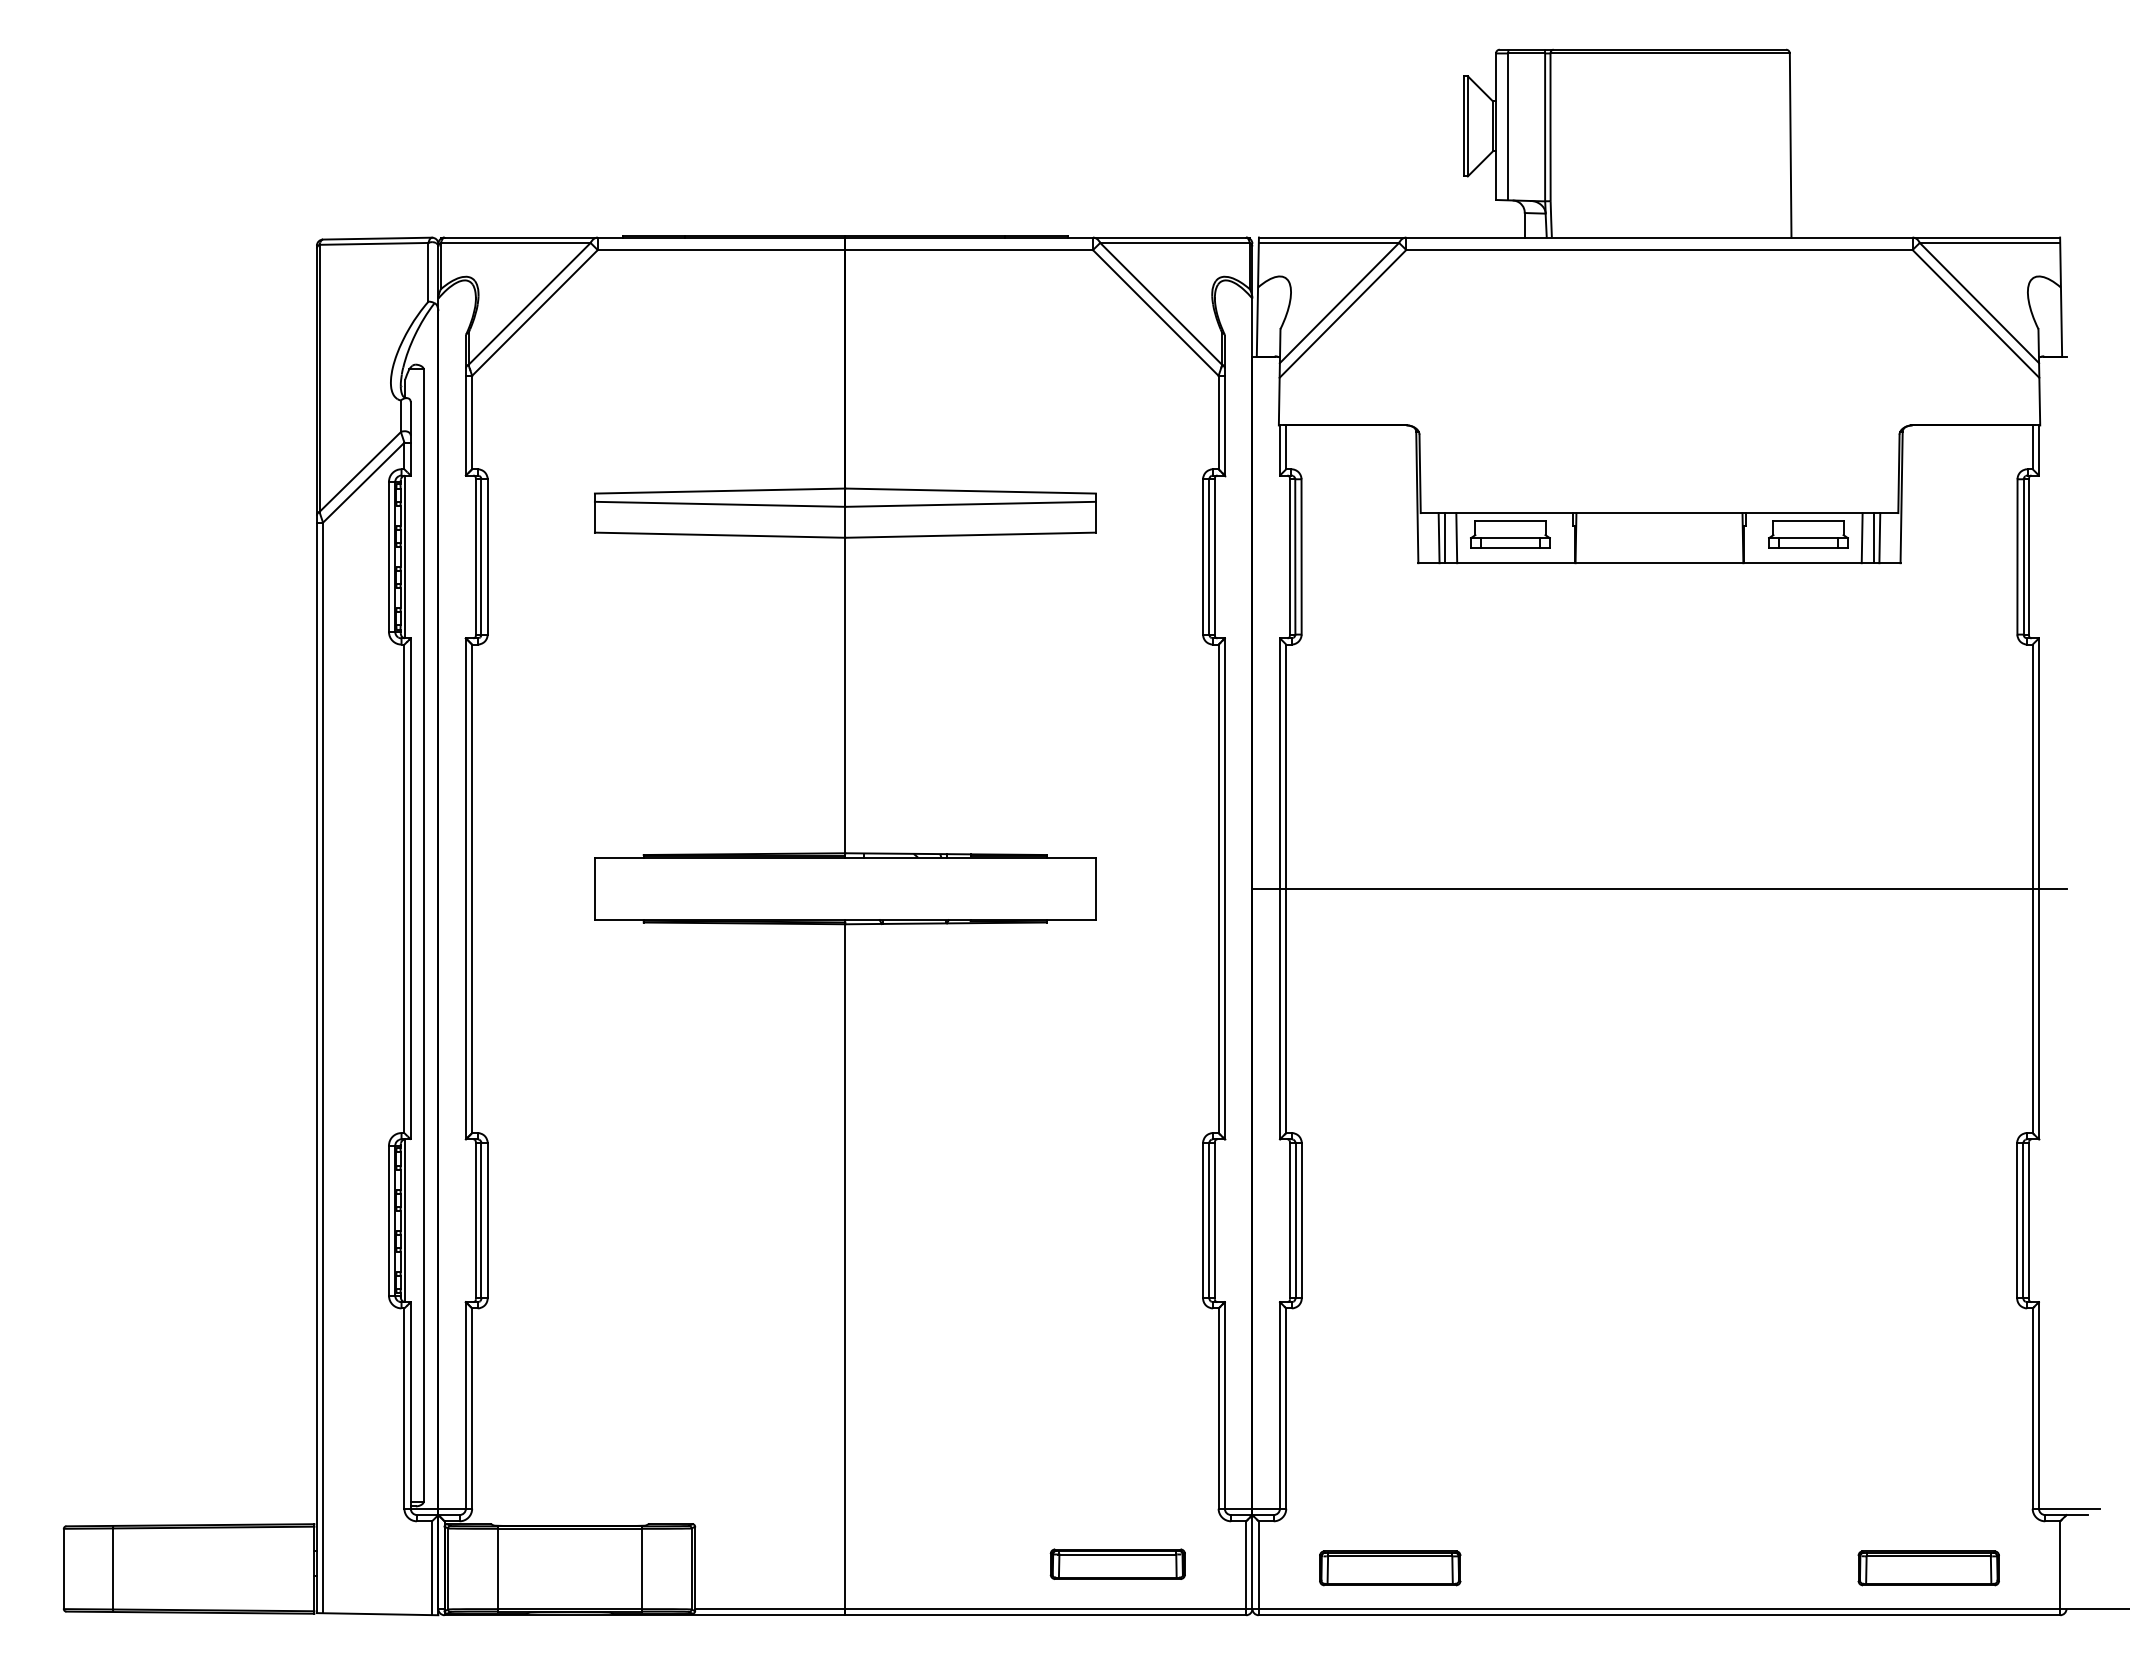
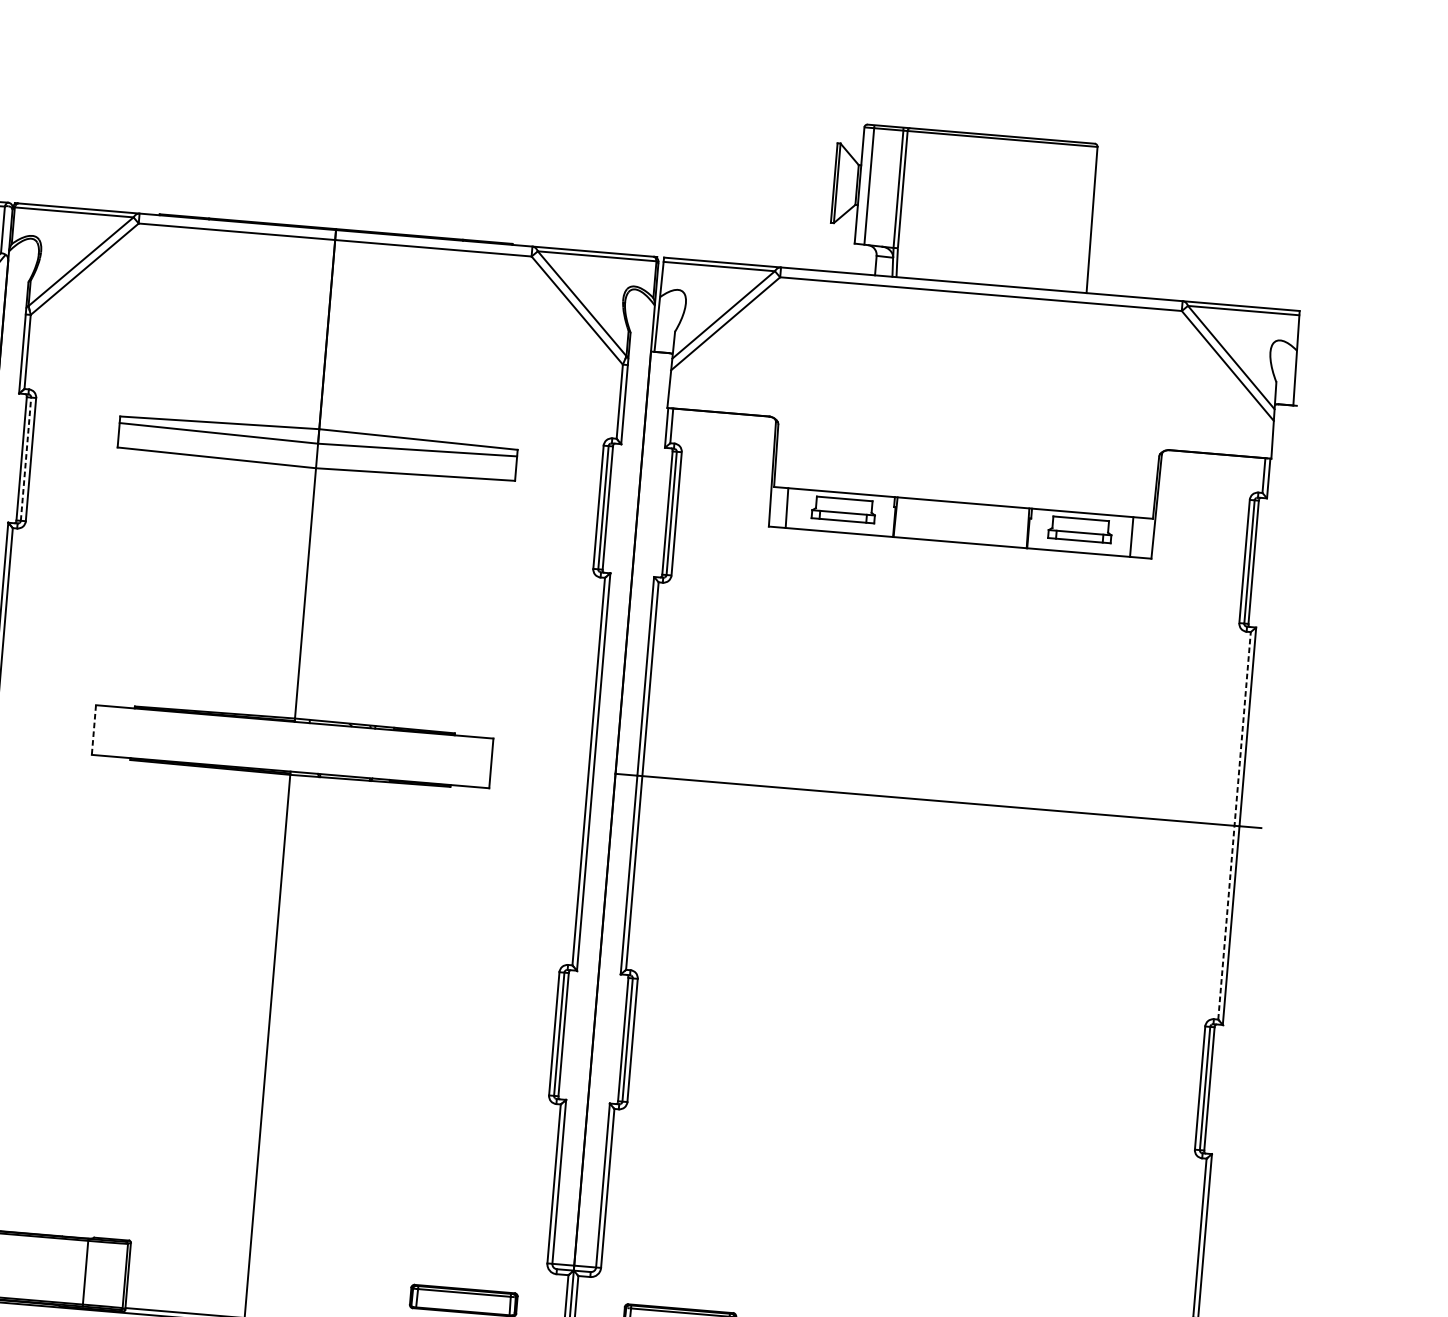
line: (1445, 538) -> (792, 508), removed
line: (1456, 538) -> (800, 509), removed
line: (1861, 538) -> (1122, 536), removed
line: (1879, 538) -> (1136, 537), removed
line: (481, 556) -> (26, 458), solid -> dashed
line: (2032, 888) -> (1234, 825), solid -> dashed
line: (594, 889) -> (93, 730), solid -> dashed

